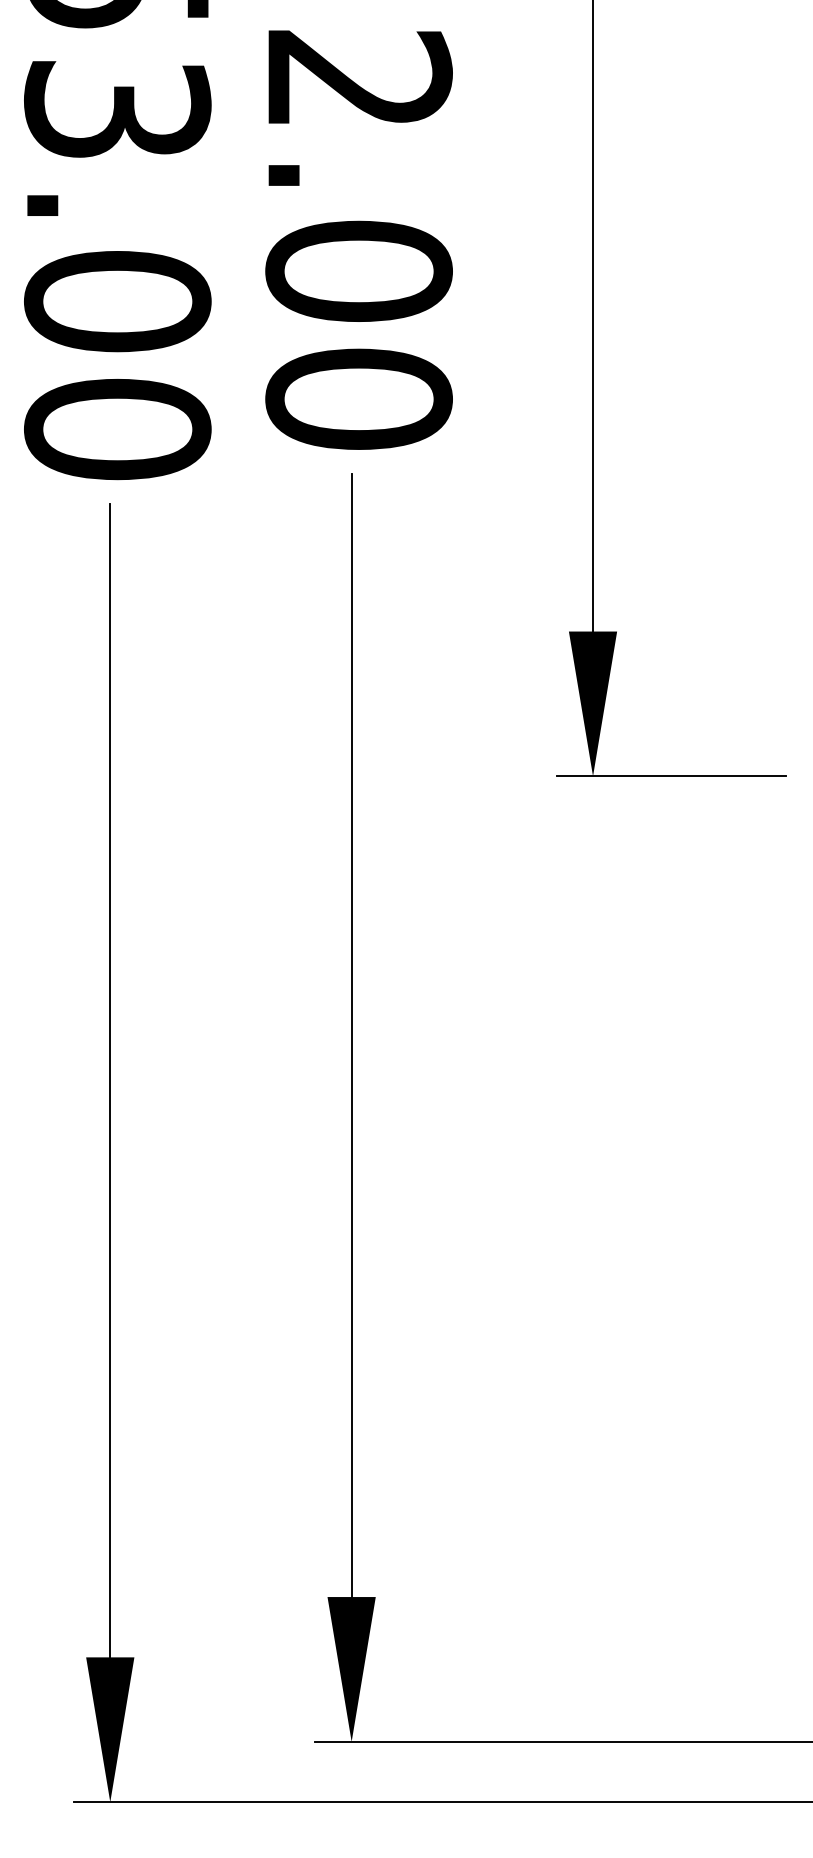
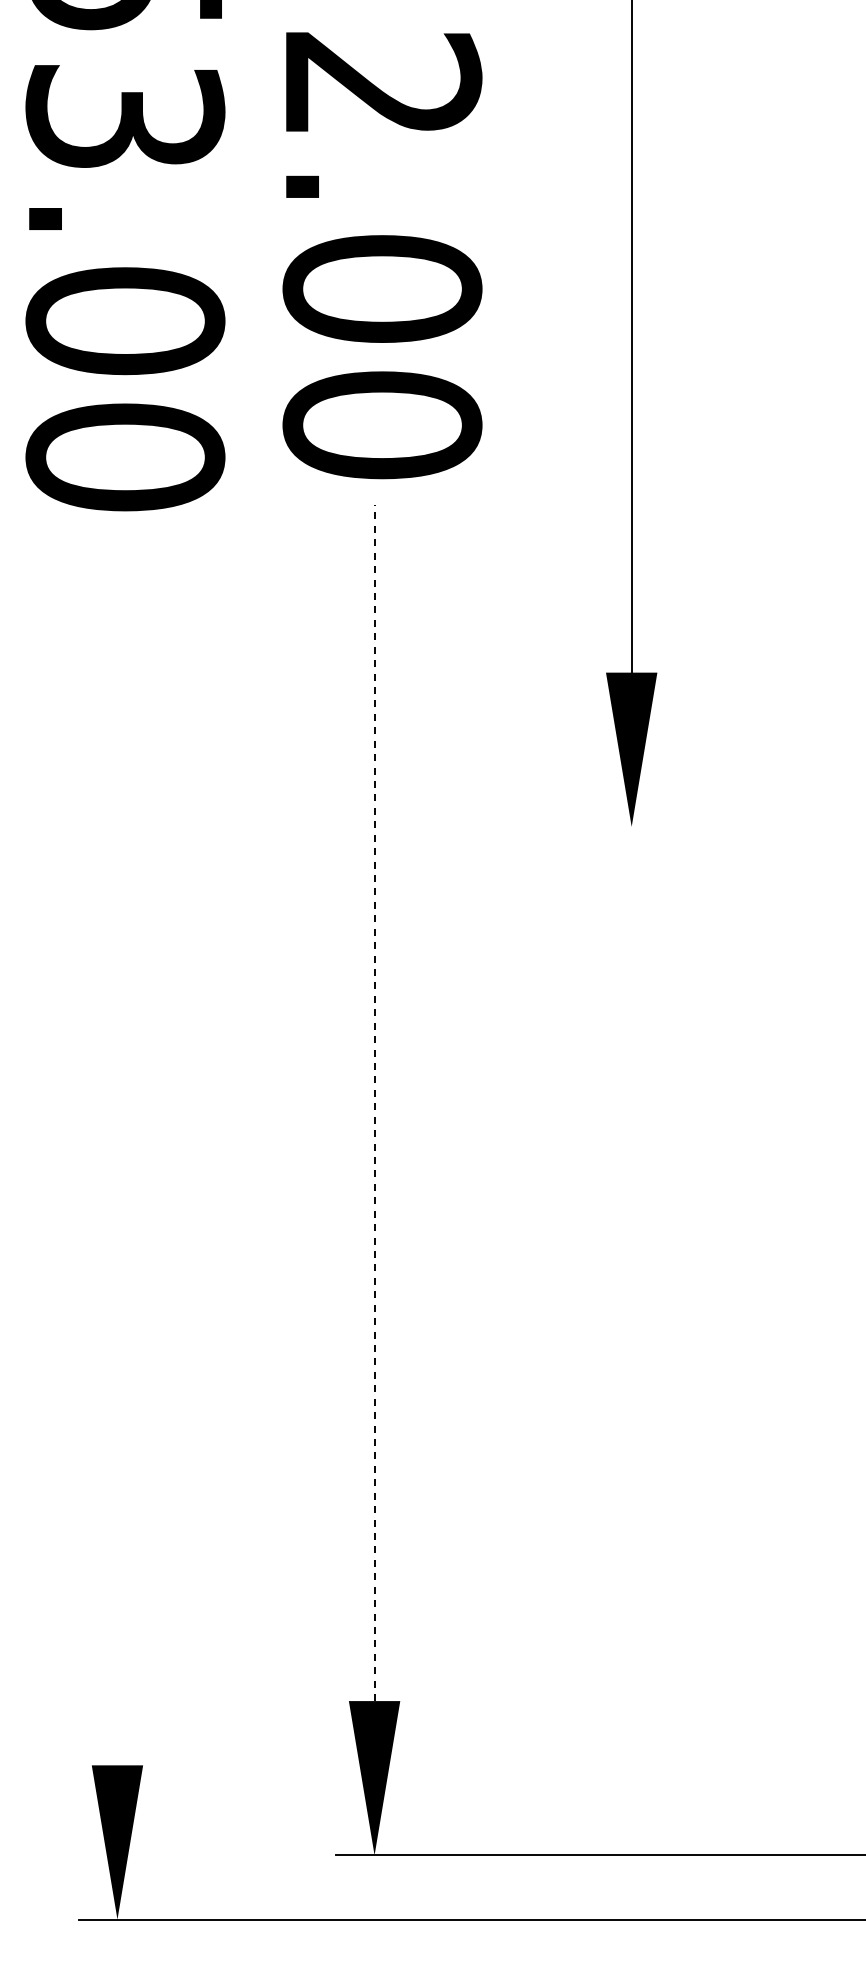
line: (671, 775) -> (715, 826), removed
line: (351, 1035) -> (374, 1102), solid -> dashed
line: (110, 1081) -> (117, 1151), removed

